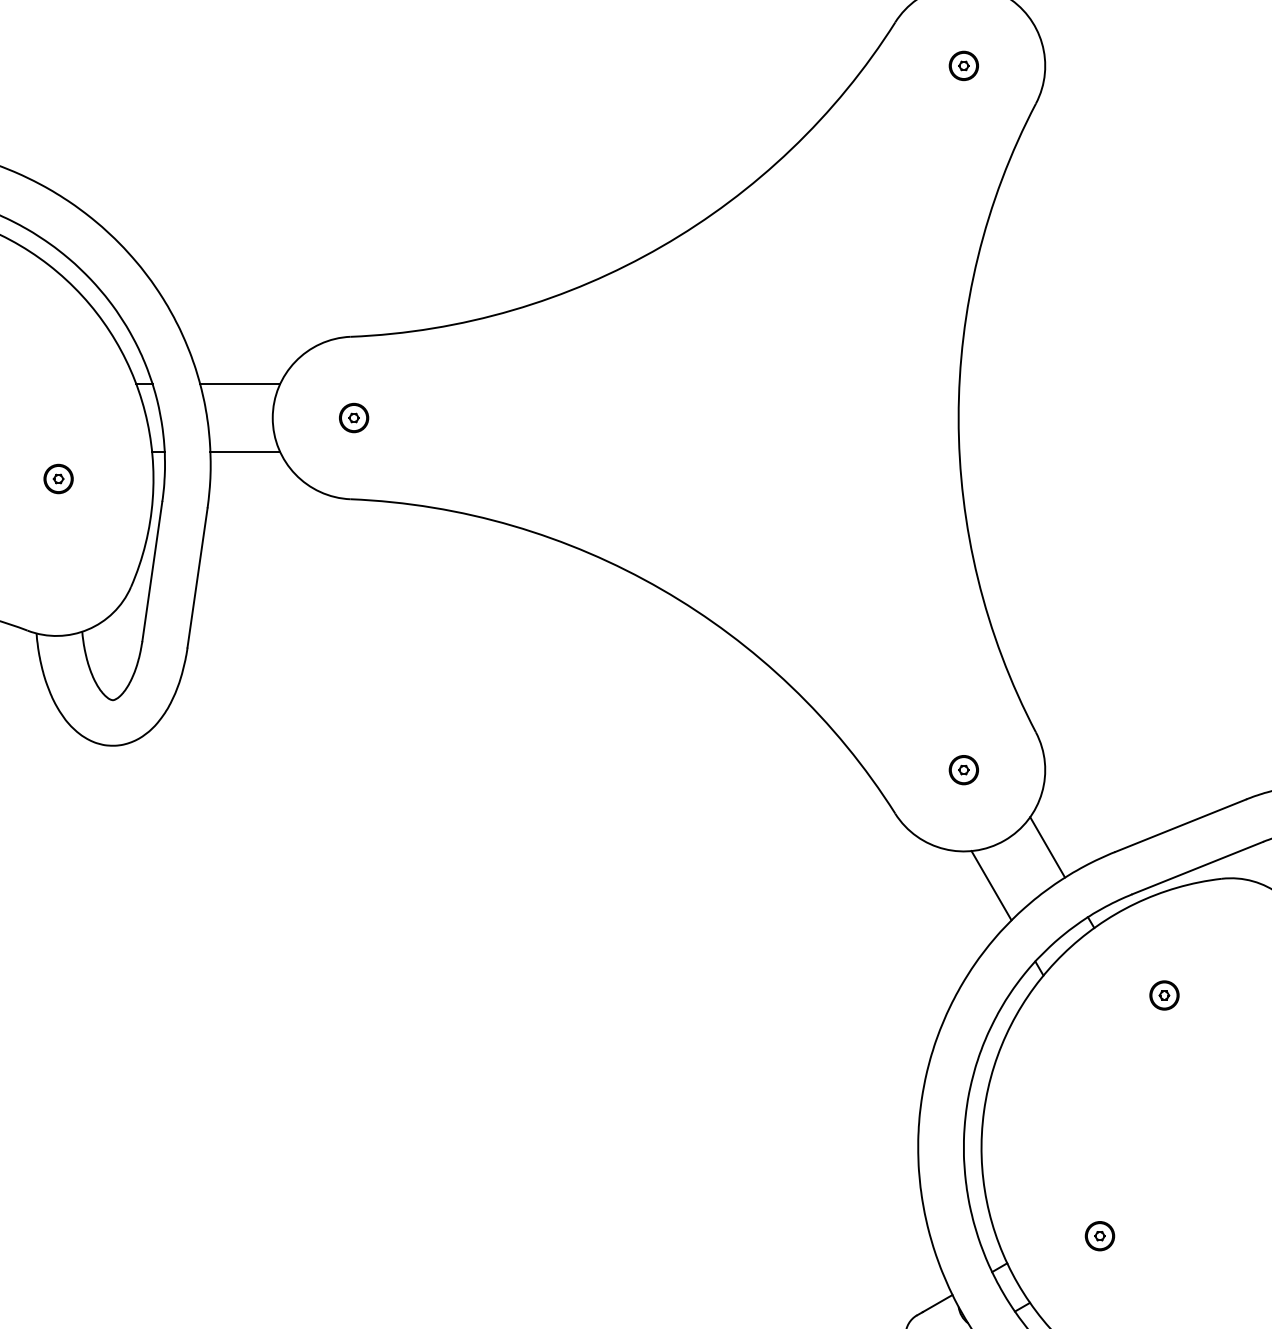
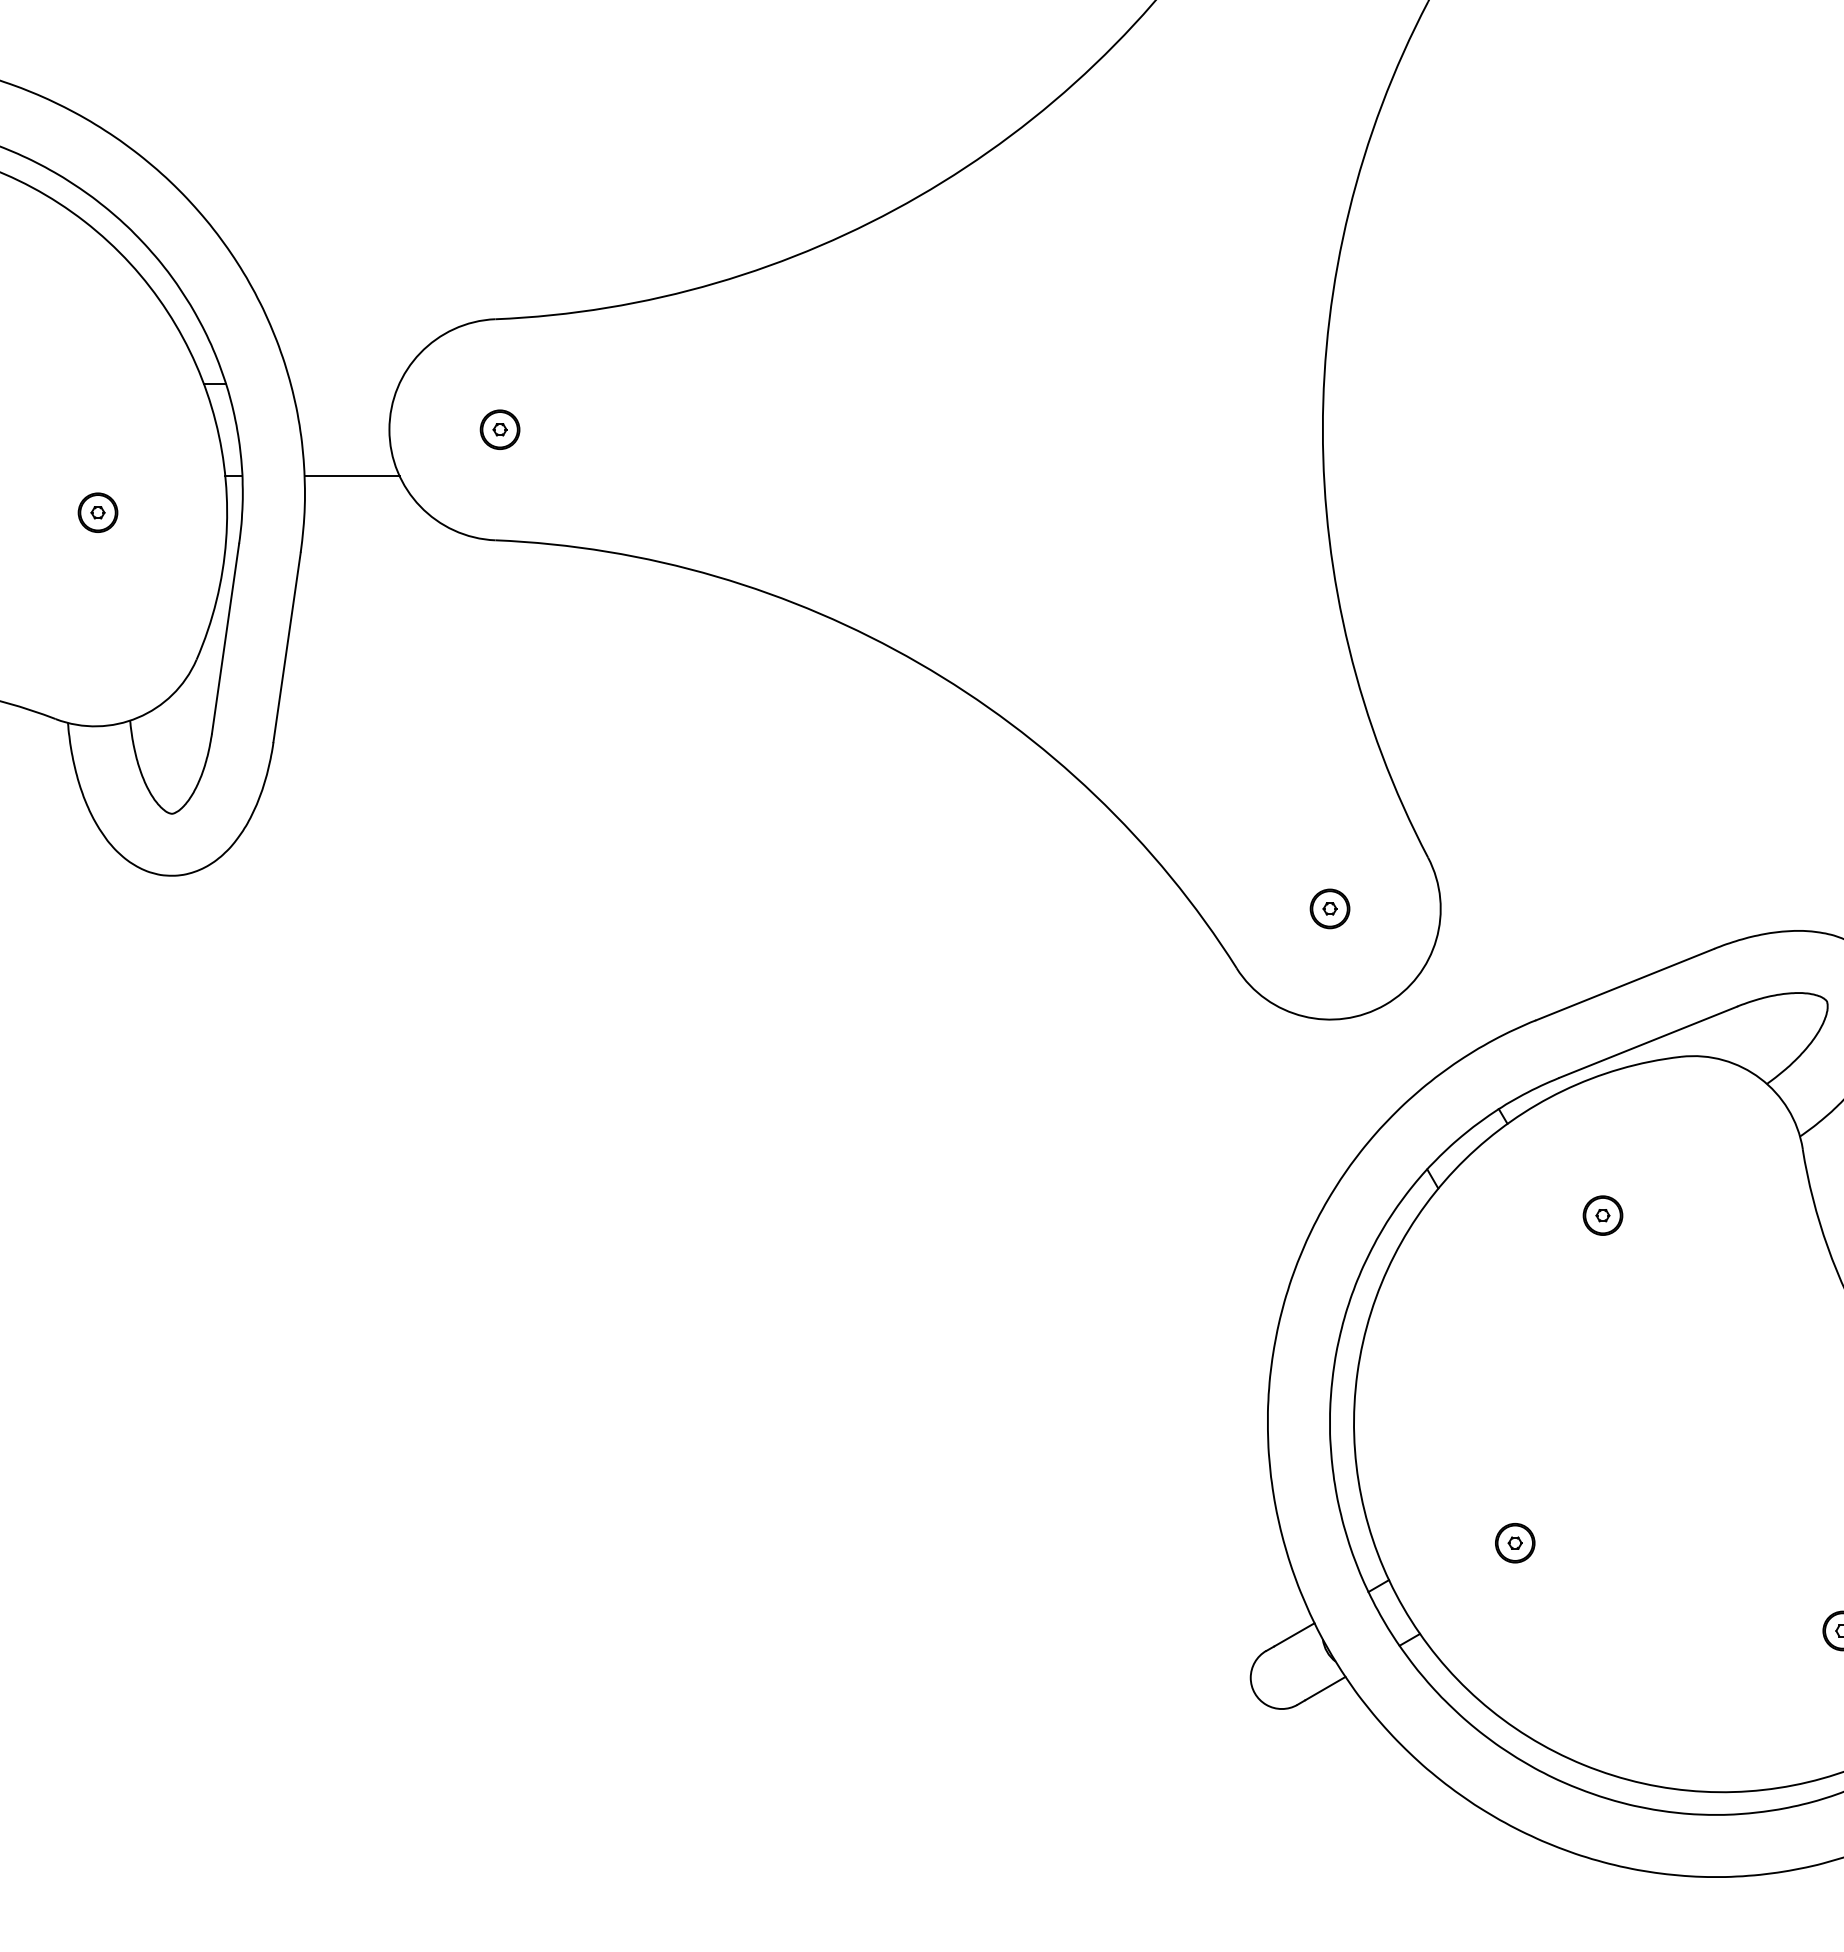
line: (239, 384) -> (344, 383), removed
line: (1047, 846) -> (1443, 1013), removed
line: (991, 885) -> (1367, 1066), removed

